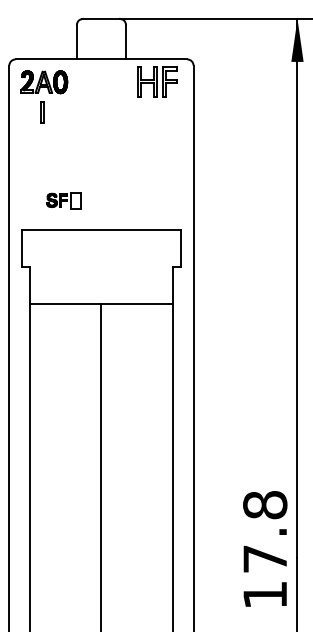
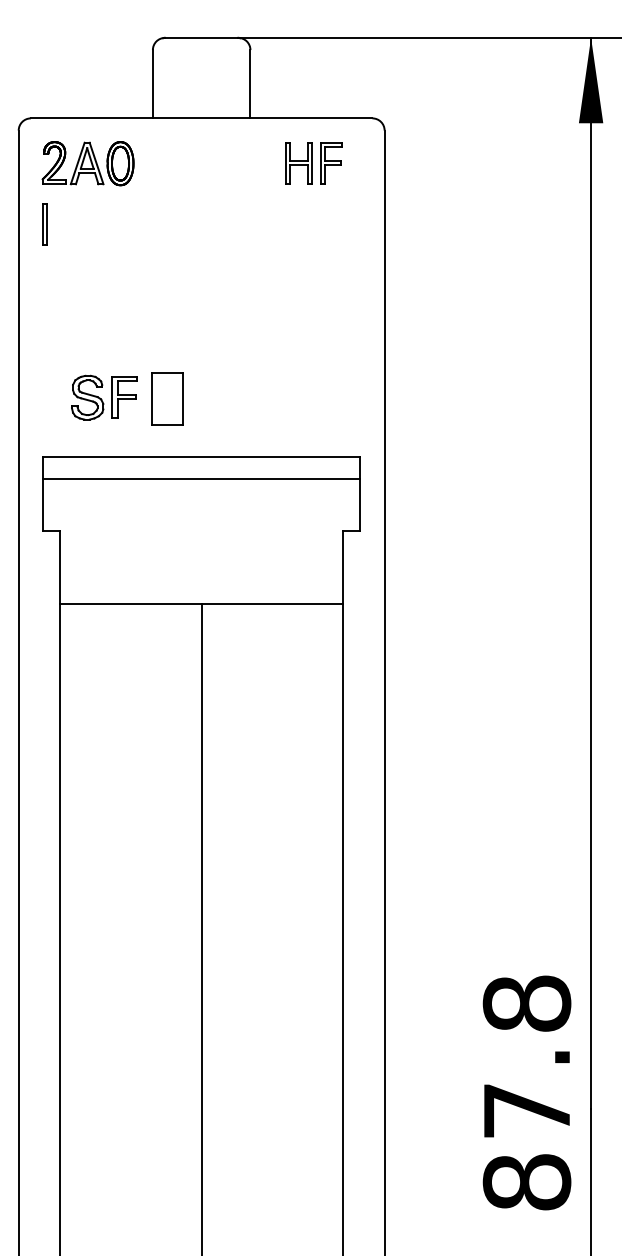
part: (157, 82) -> (312, 164), size x0.71
line: (41, 112) -> (42, 223), moved
part: (63, 200) -> (126, 398), size x1.67
line: (101, 241) -> (201, 479), added
text: (265, 594) -> (527, 1181), 17.8 -> 87.8

